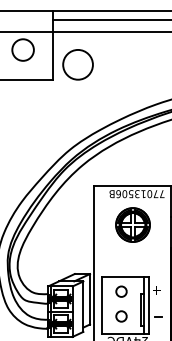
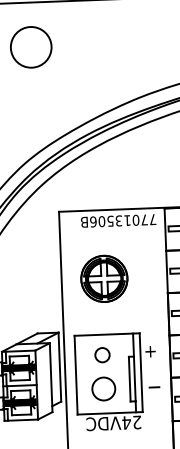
part: (132, 224) -> (103, 278), moved
circle: (121, 316) -> (103, 389), size x1.6

